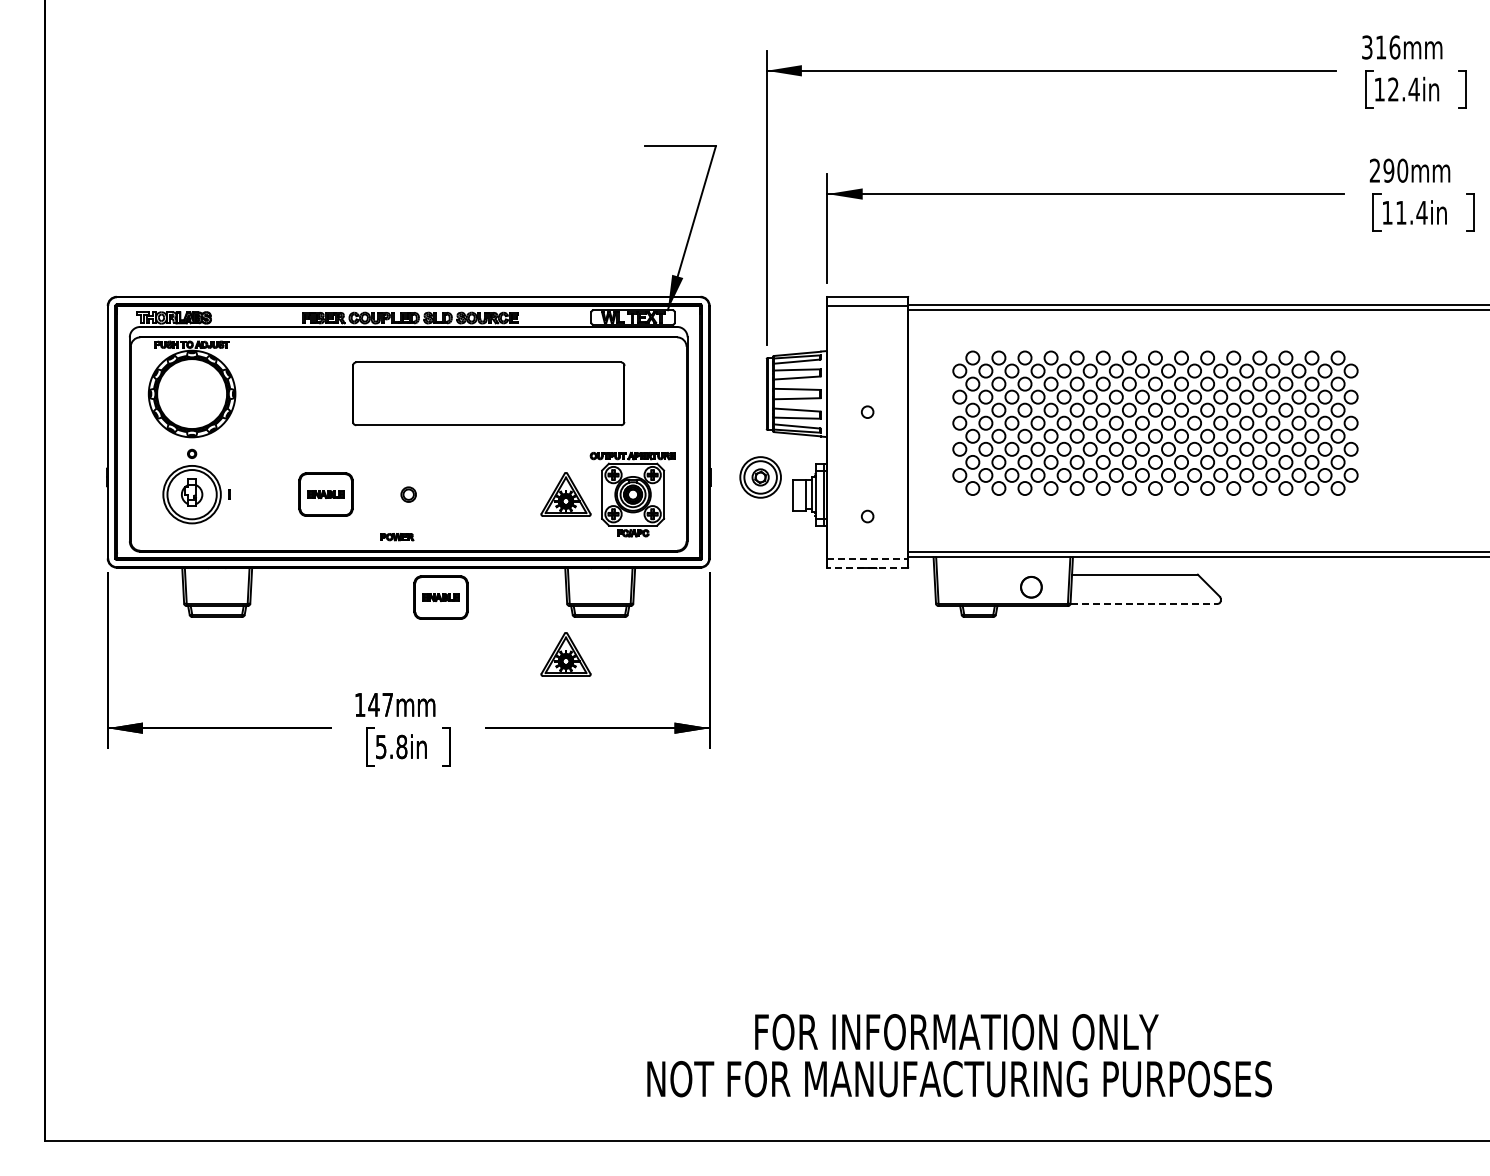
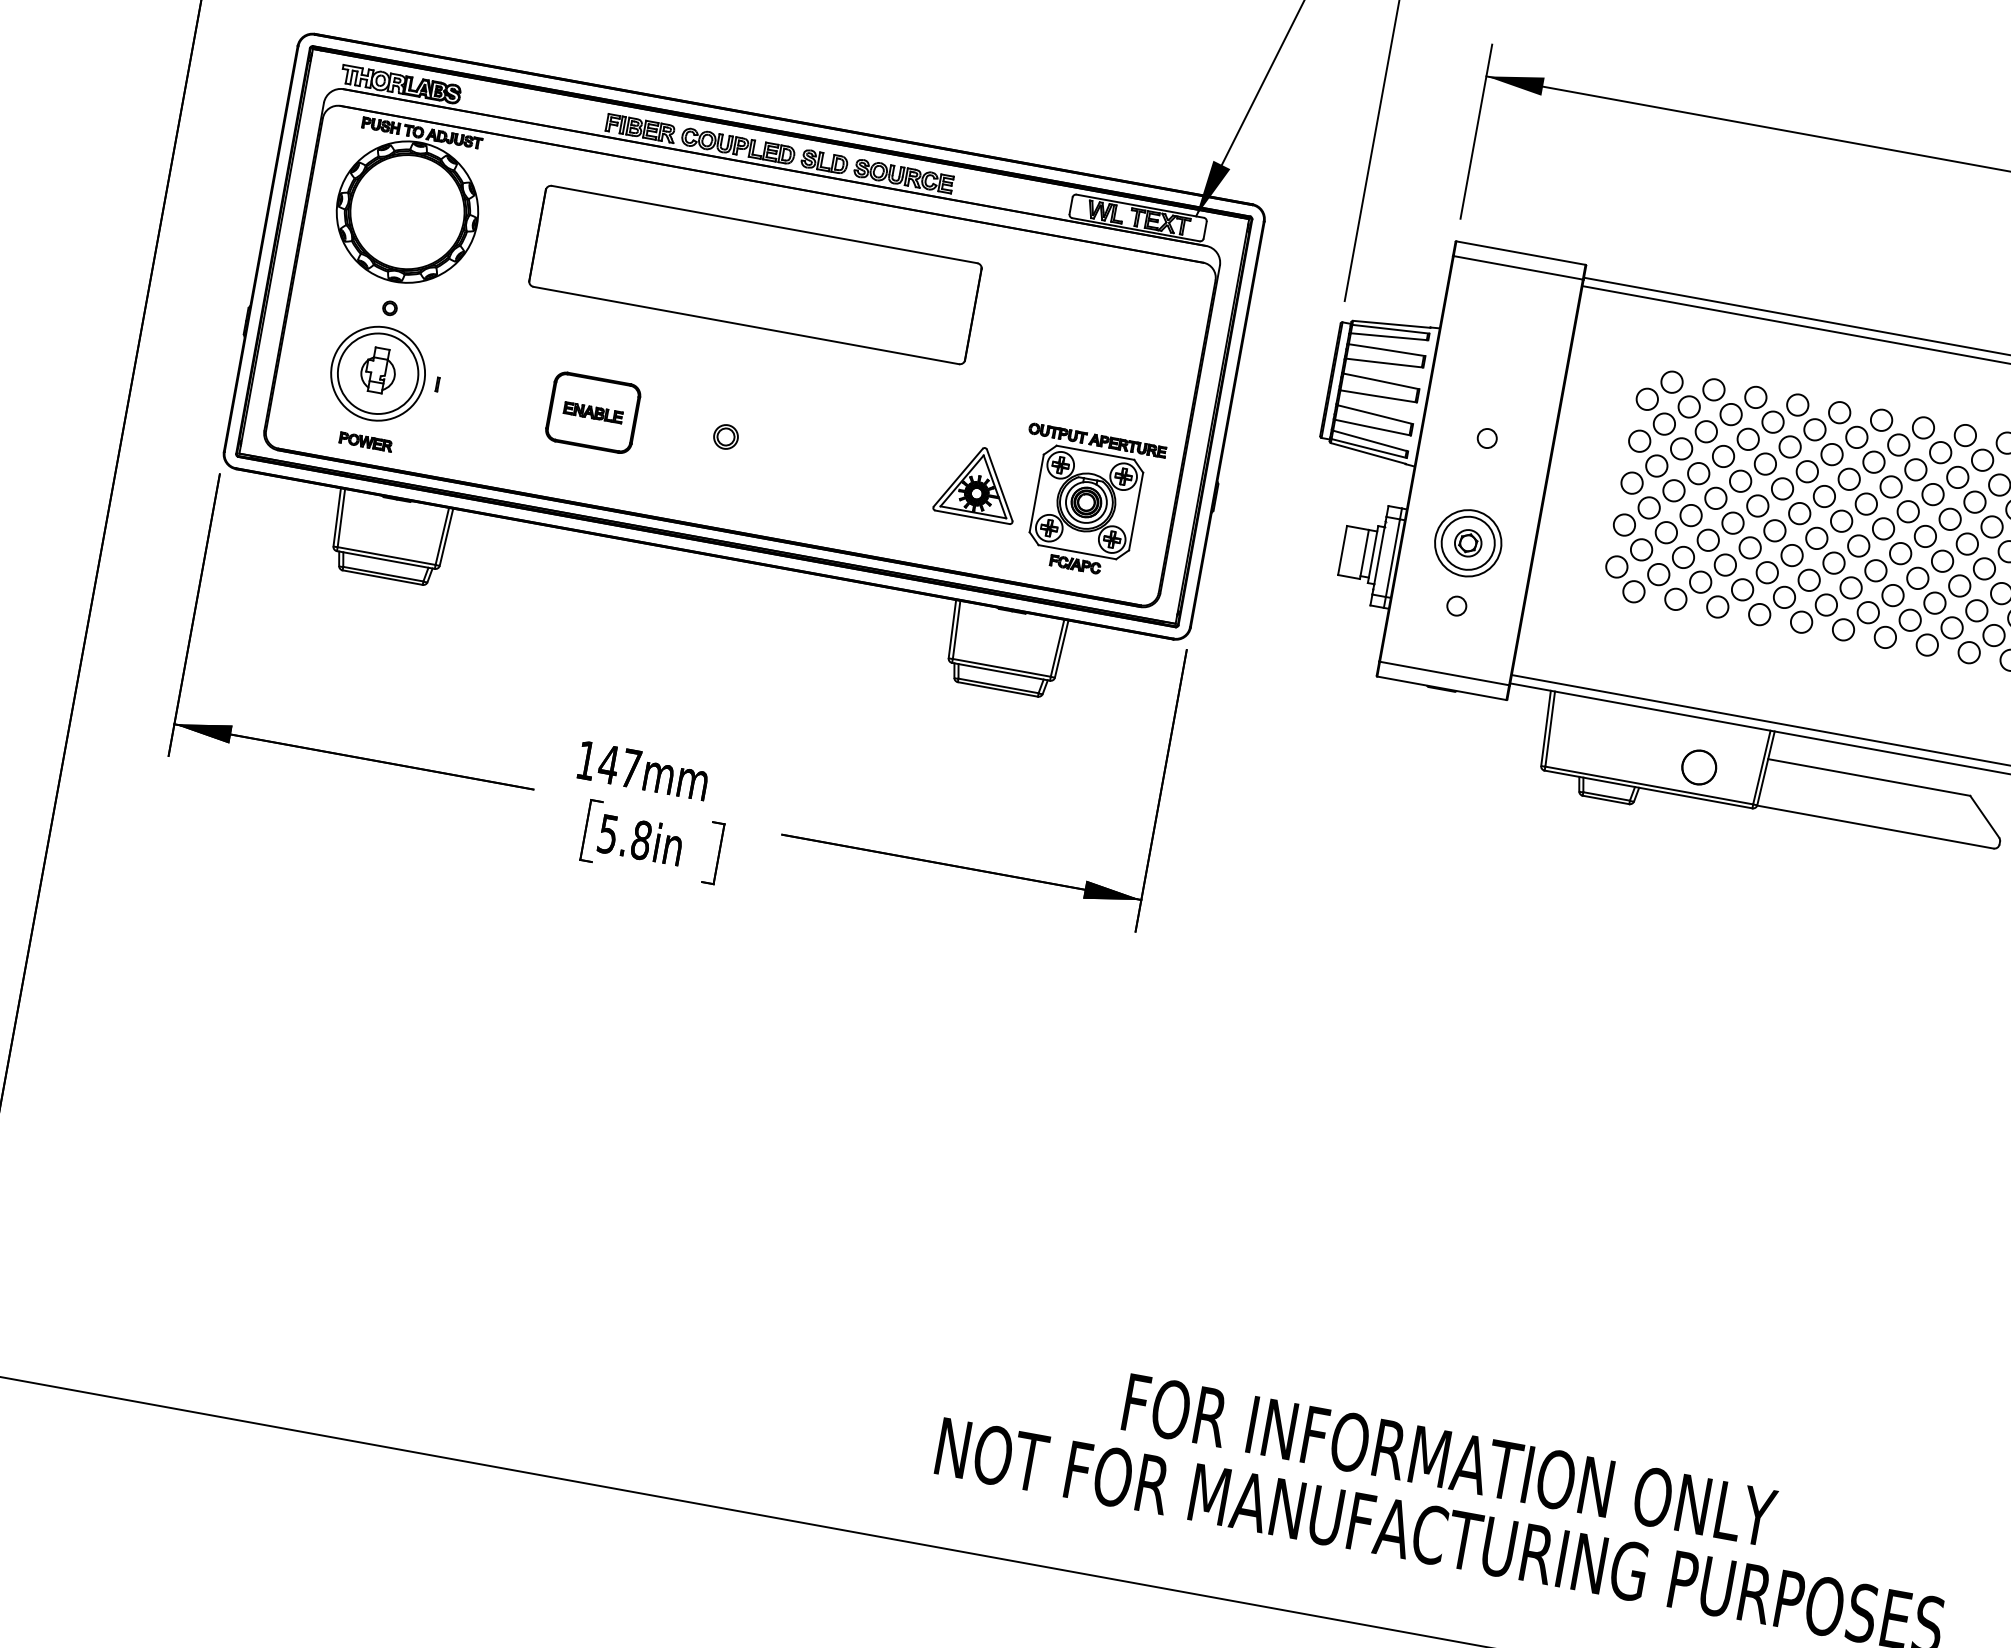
part: (488, 393) -> (755, 274), moved
part: (760, 477) -> (1467, 543), moved
part: (397, 537) -> (366, 442), moved
line: (868, 558) -> (1445, 673), dashed -> solid
line: (867, 567) -> (1441, 687), dashed -> solid
part: (440, 597) -> (747, 611), removed
line: (1144, 603) -> (1876, 826), dashed -> solid
part: (565, 654) -> (931, 739), removed

